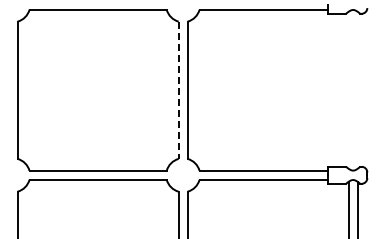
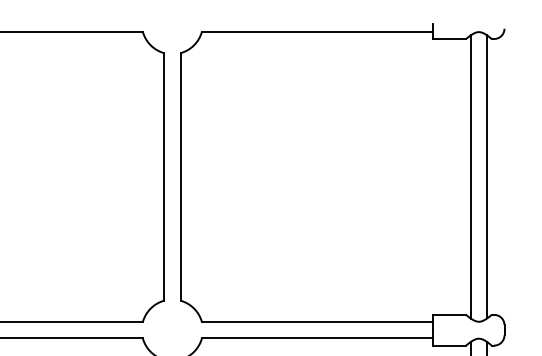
line: (348, 89) -> (470, 175), added
line: (357, 89) -> (486, 175), added
line: (178, 90) -> (164, 177), dashed -> solid

